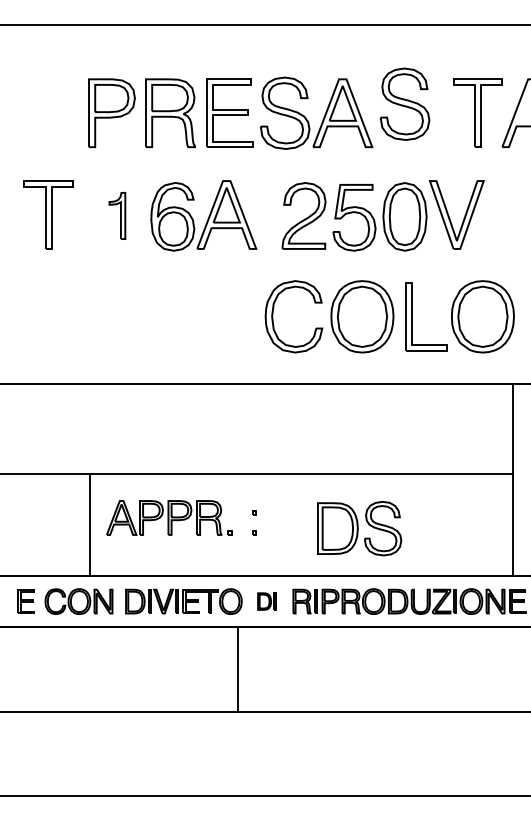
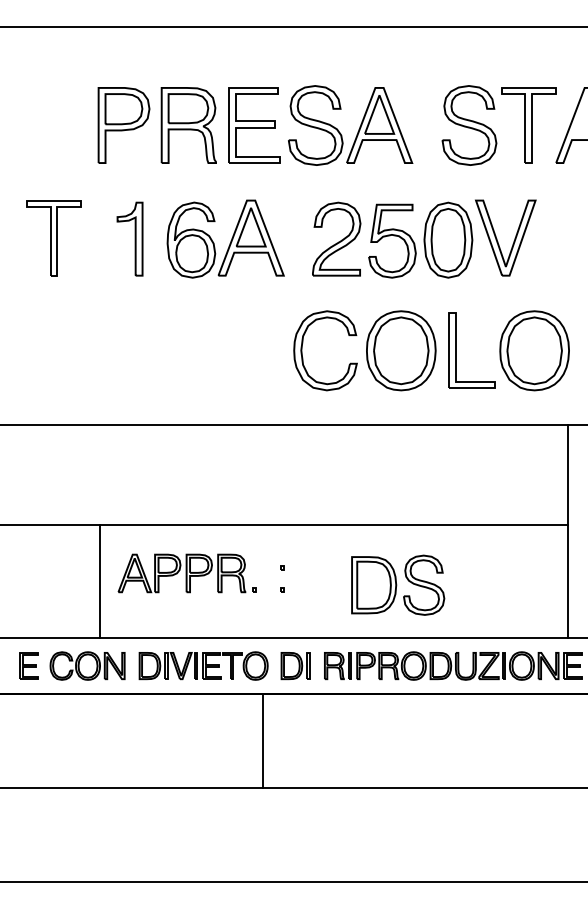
part: (404, 103) -> (468, 124), moved
part: (117, 215) -> (130, 238), size x1.43
part: (266, 601) -> (295, 665), size x1.43

